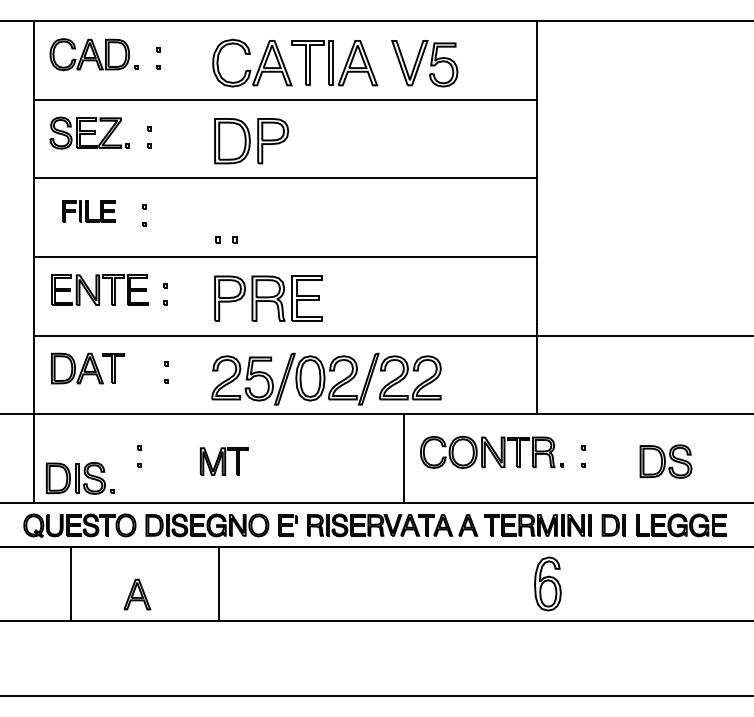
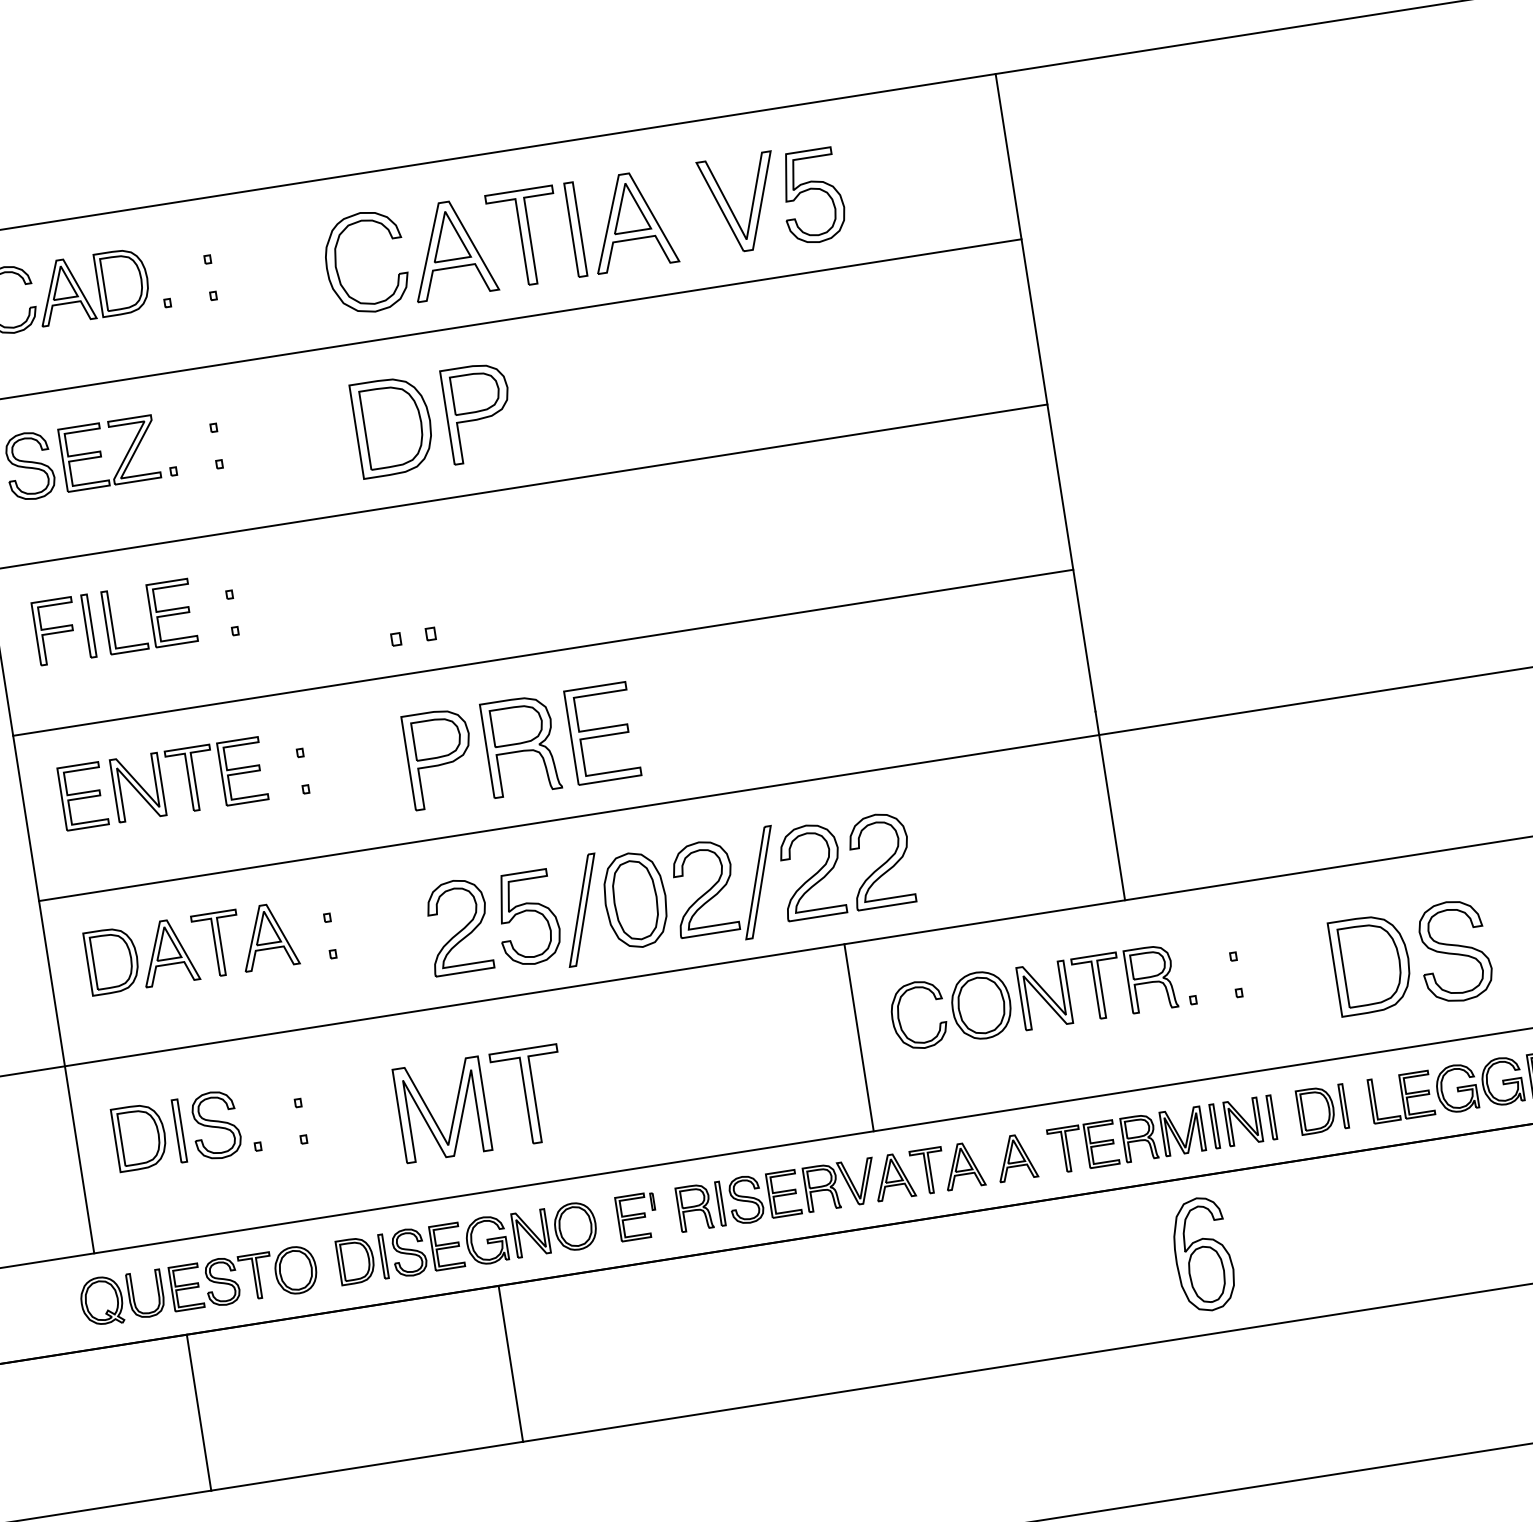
part: (88, 211) -> (113, 621), size x1.43
part: (223, 461) -> (479, 1103), size x1.67
part: (665, 461) -> (1410, 957), size x1.43
part: (80, 477) -> (186, 1128), moved
part: (137, 594) -> (268, 936), moved

